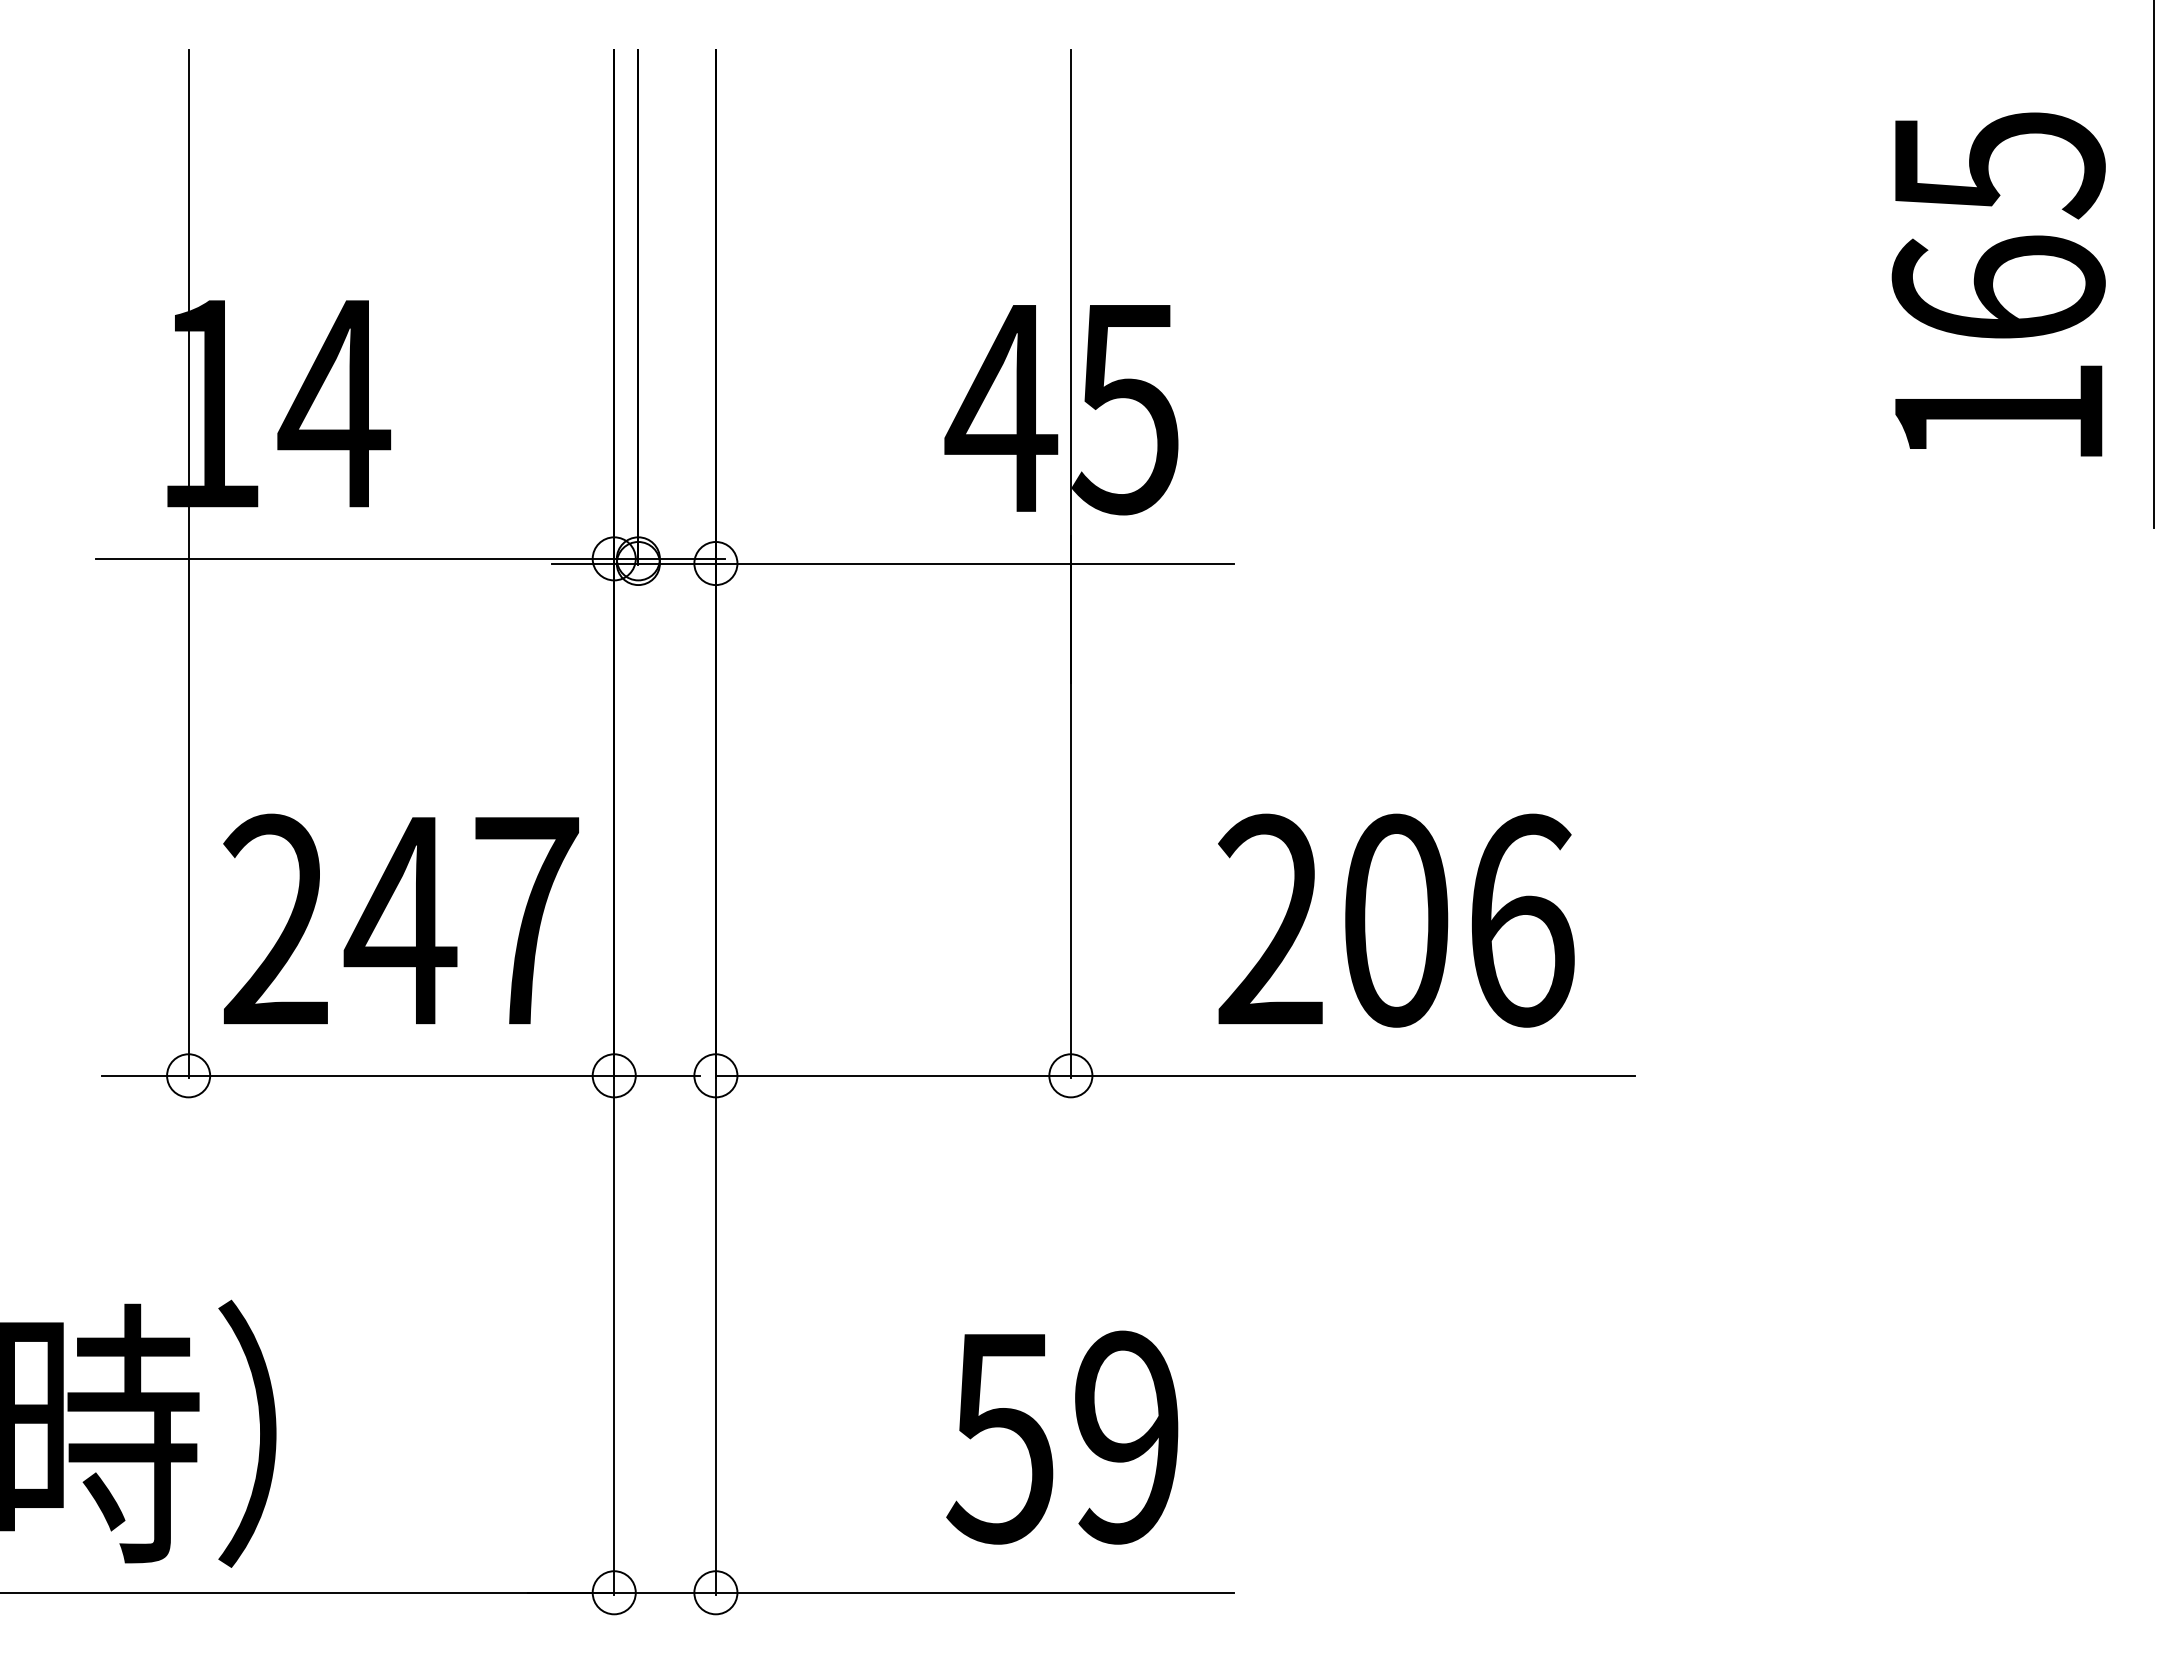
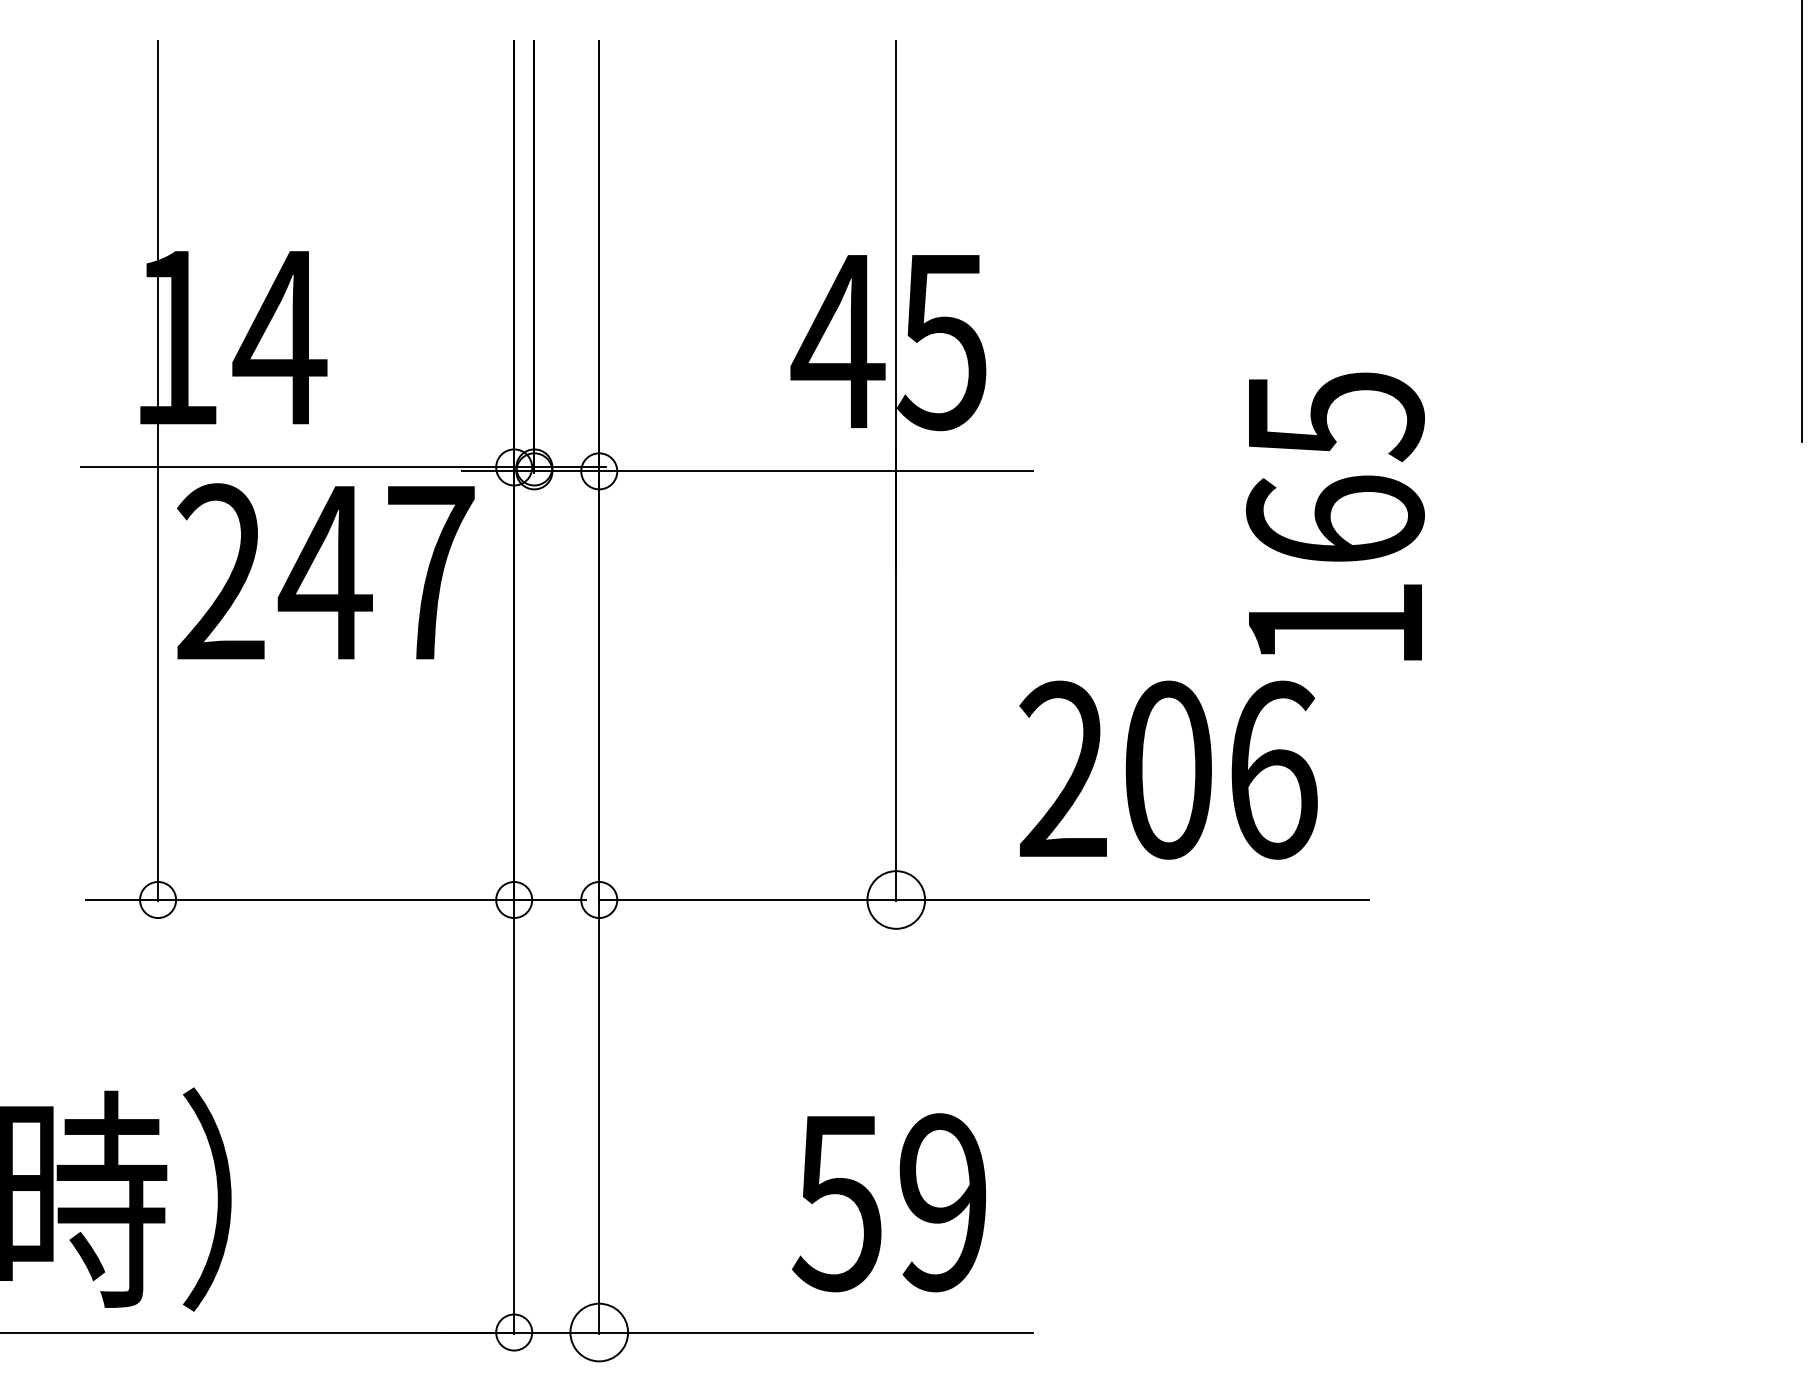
text: (1998, 284) -> (1335, 516), moved
text: (400, 918) -> (325, 570), moved
circle: (1070, 1075) -> (895, 899), size x1.6
circle: (715, 1592) -> (598, 1332), size x1.6

